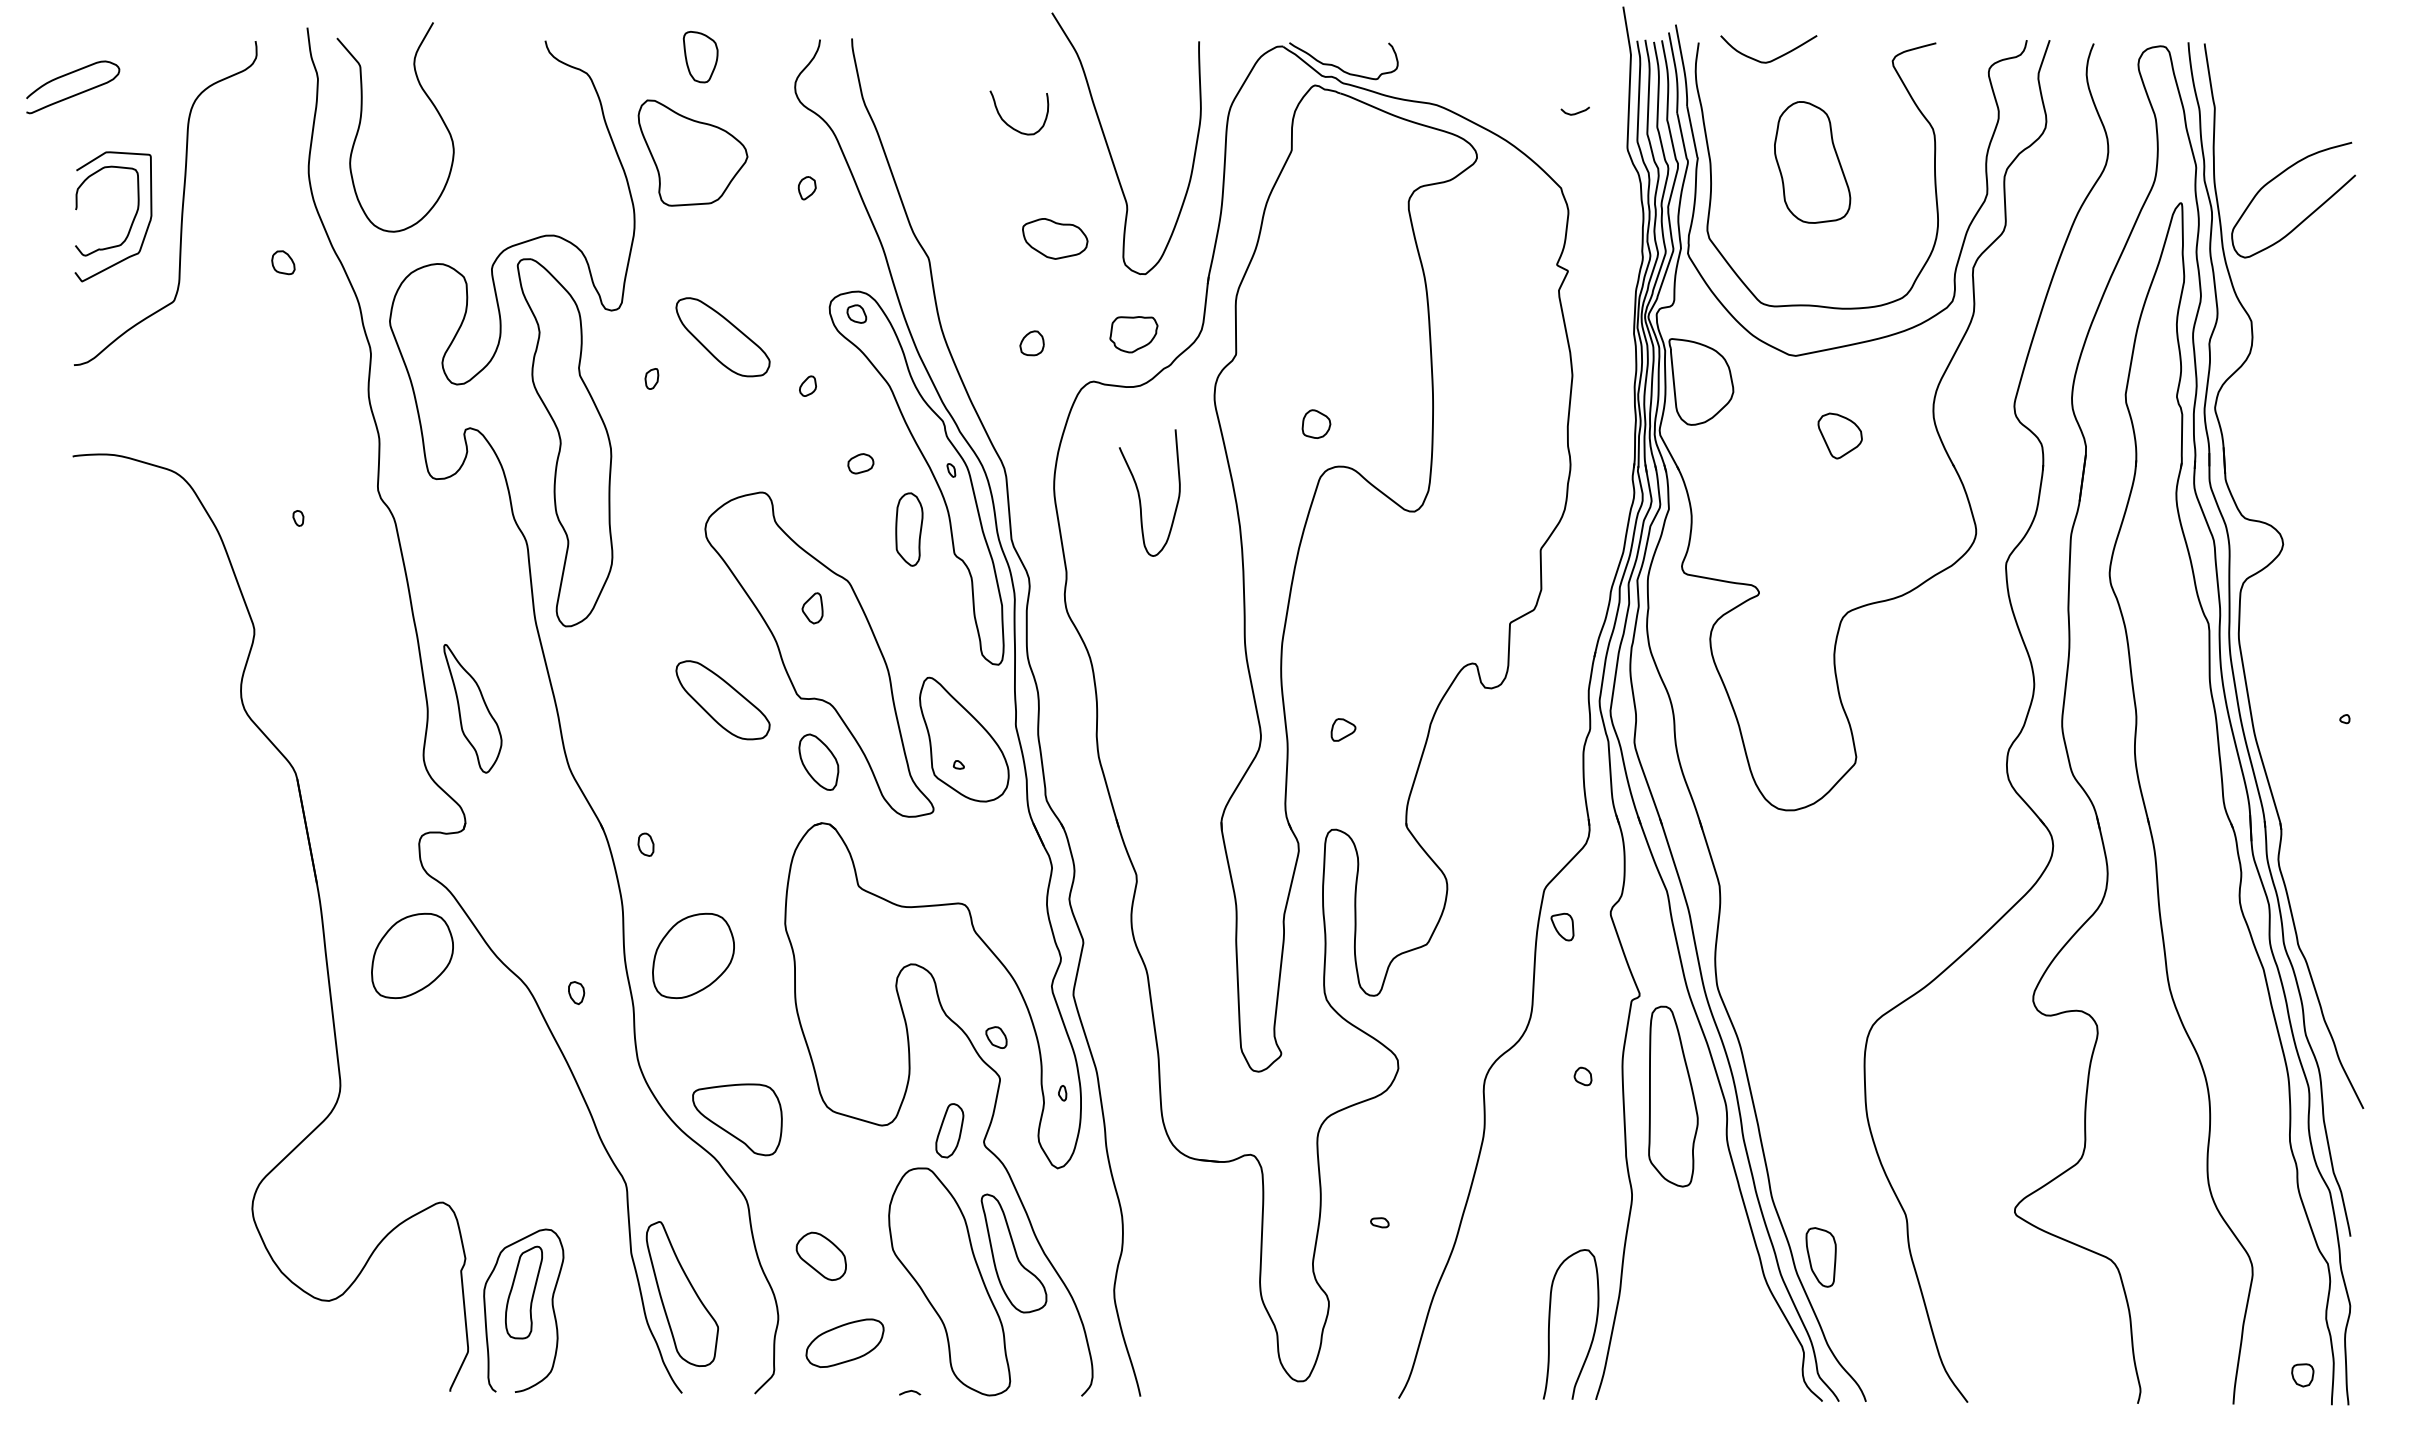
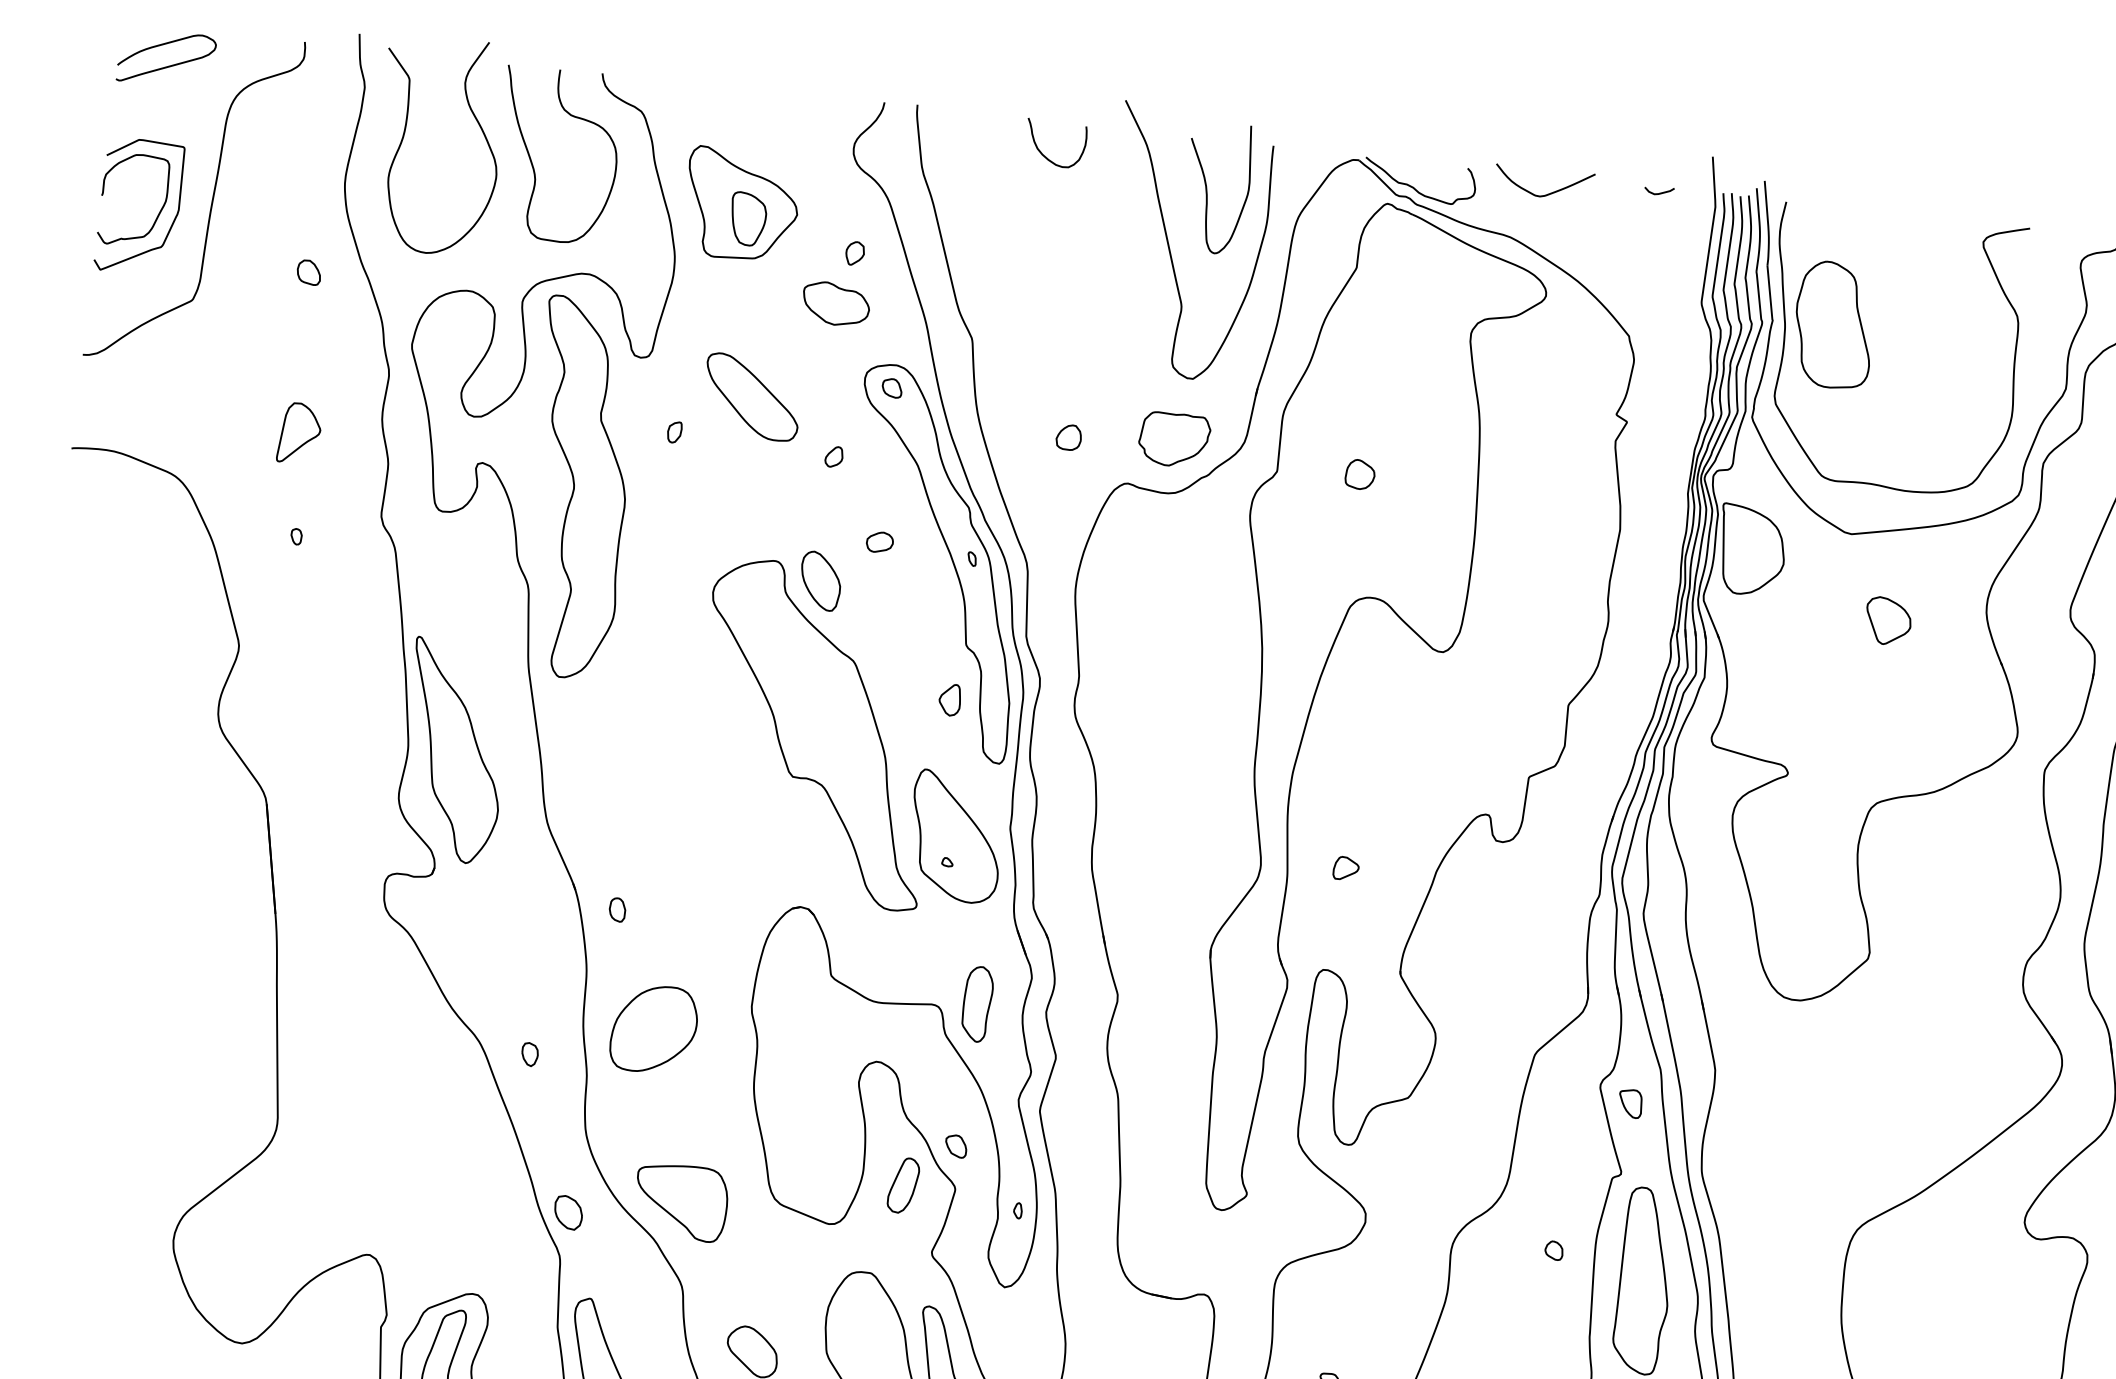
part: (700, 57) -> (747, 219), moved
curve: (1772, 59) -> (1547, 193), moved
curve: (76, 93) -> (169, 65), moved
curve: (1576, 112) -> (1660, 192), moved
curve: (1009, 124) -> (1044, 154), moved
curve: (487, 133) -> (532, 162), added
part: (1812, 162) -> (1834, 325), moved
part: (1055, 238) -> (836, 303), moved
part: (1133, 334) -> (1174, 439), size x1.43
part: (290, 418) -> (299, 433), added
part: (1316, 423) -> (1360, 473), moved
curve: (1140, 496) -> (1207, 190), moved
part: (909, 529) -> (977, 1004), moved
part: (812, 608) -> (949, 700), moved
part: (722, 700) -> (711, 770), removed
part: (472, 708) -> (454, 750), size x1.67
part: (818, 761) -> (820, 580), moved
part: (1562, 926) -> (1630, 1103), moved
part: (412, 955) -> (365, 997), removed
part: (949, 1130) -> (903, 1185), moved
part: (629, 1141) -> (568, 1212), added

